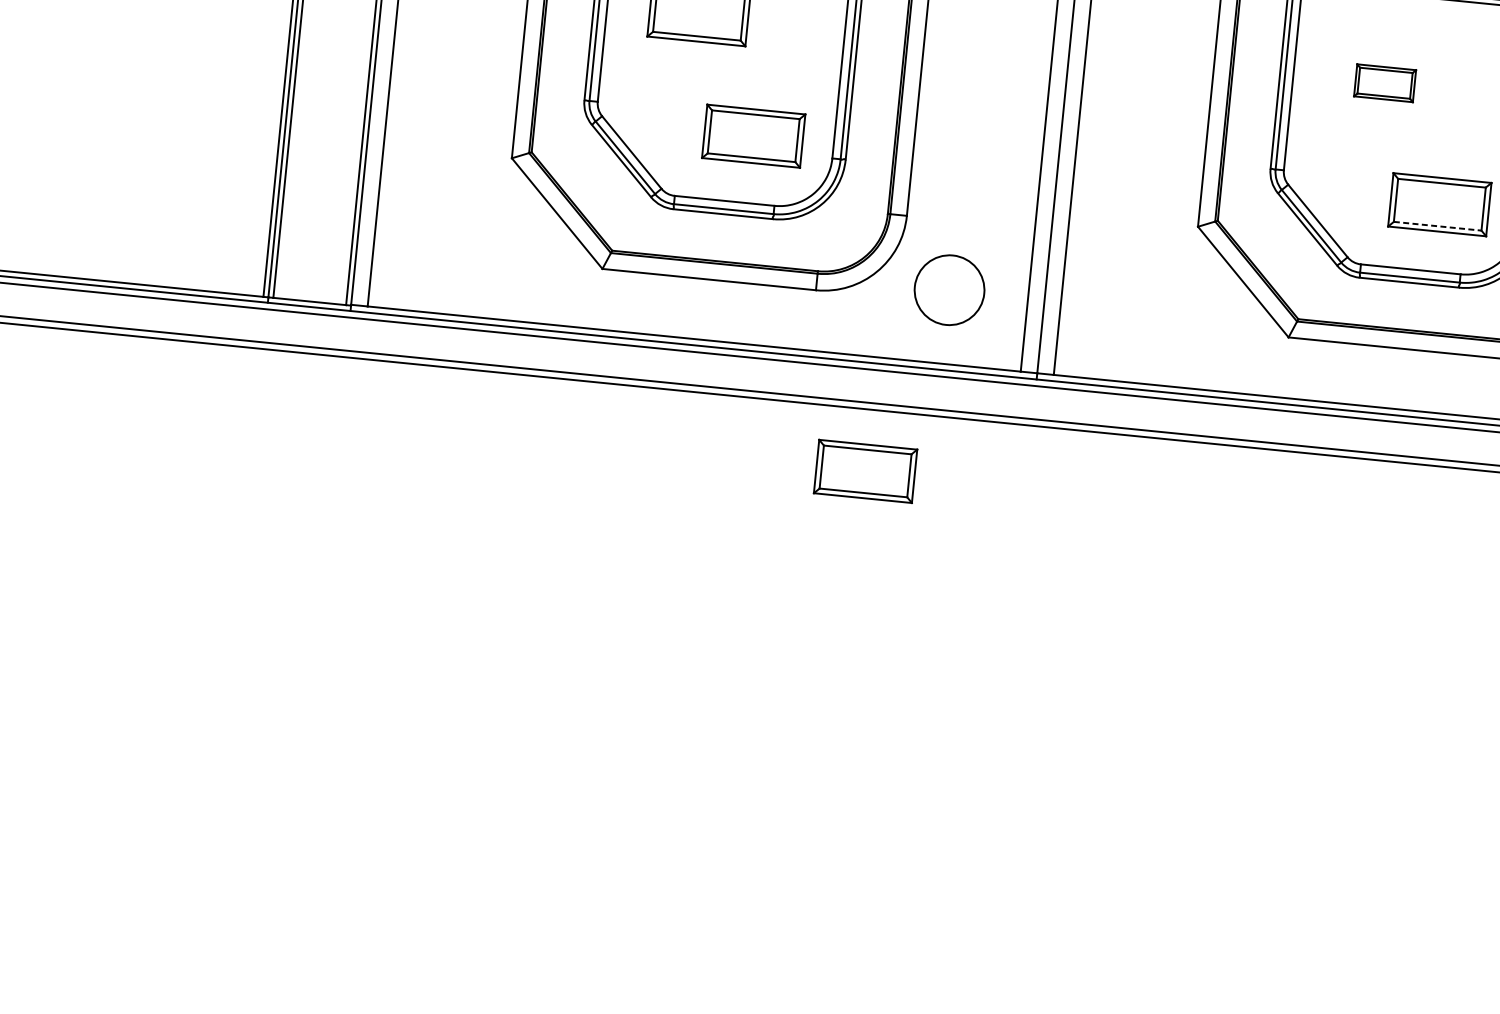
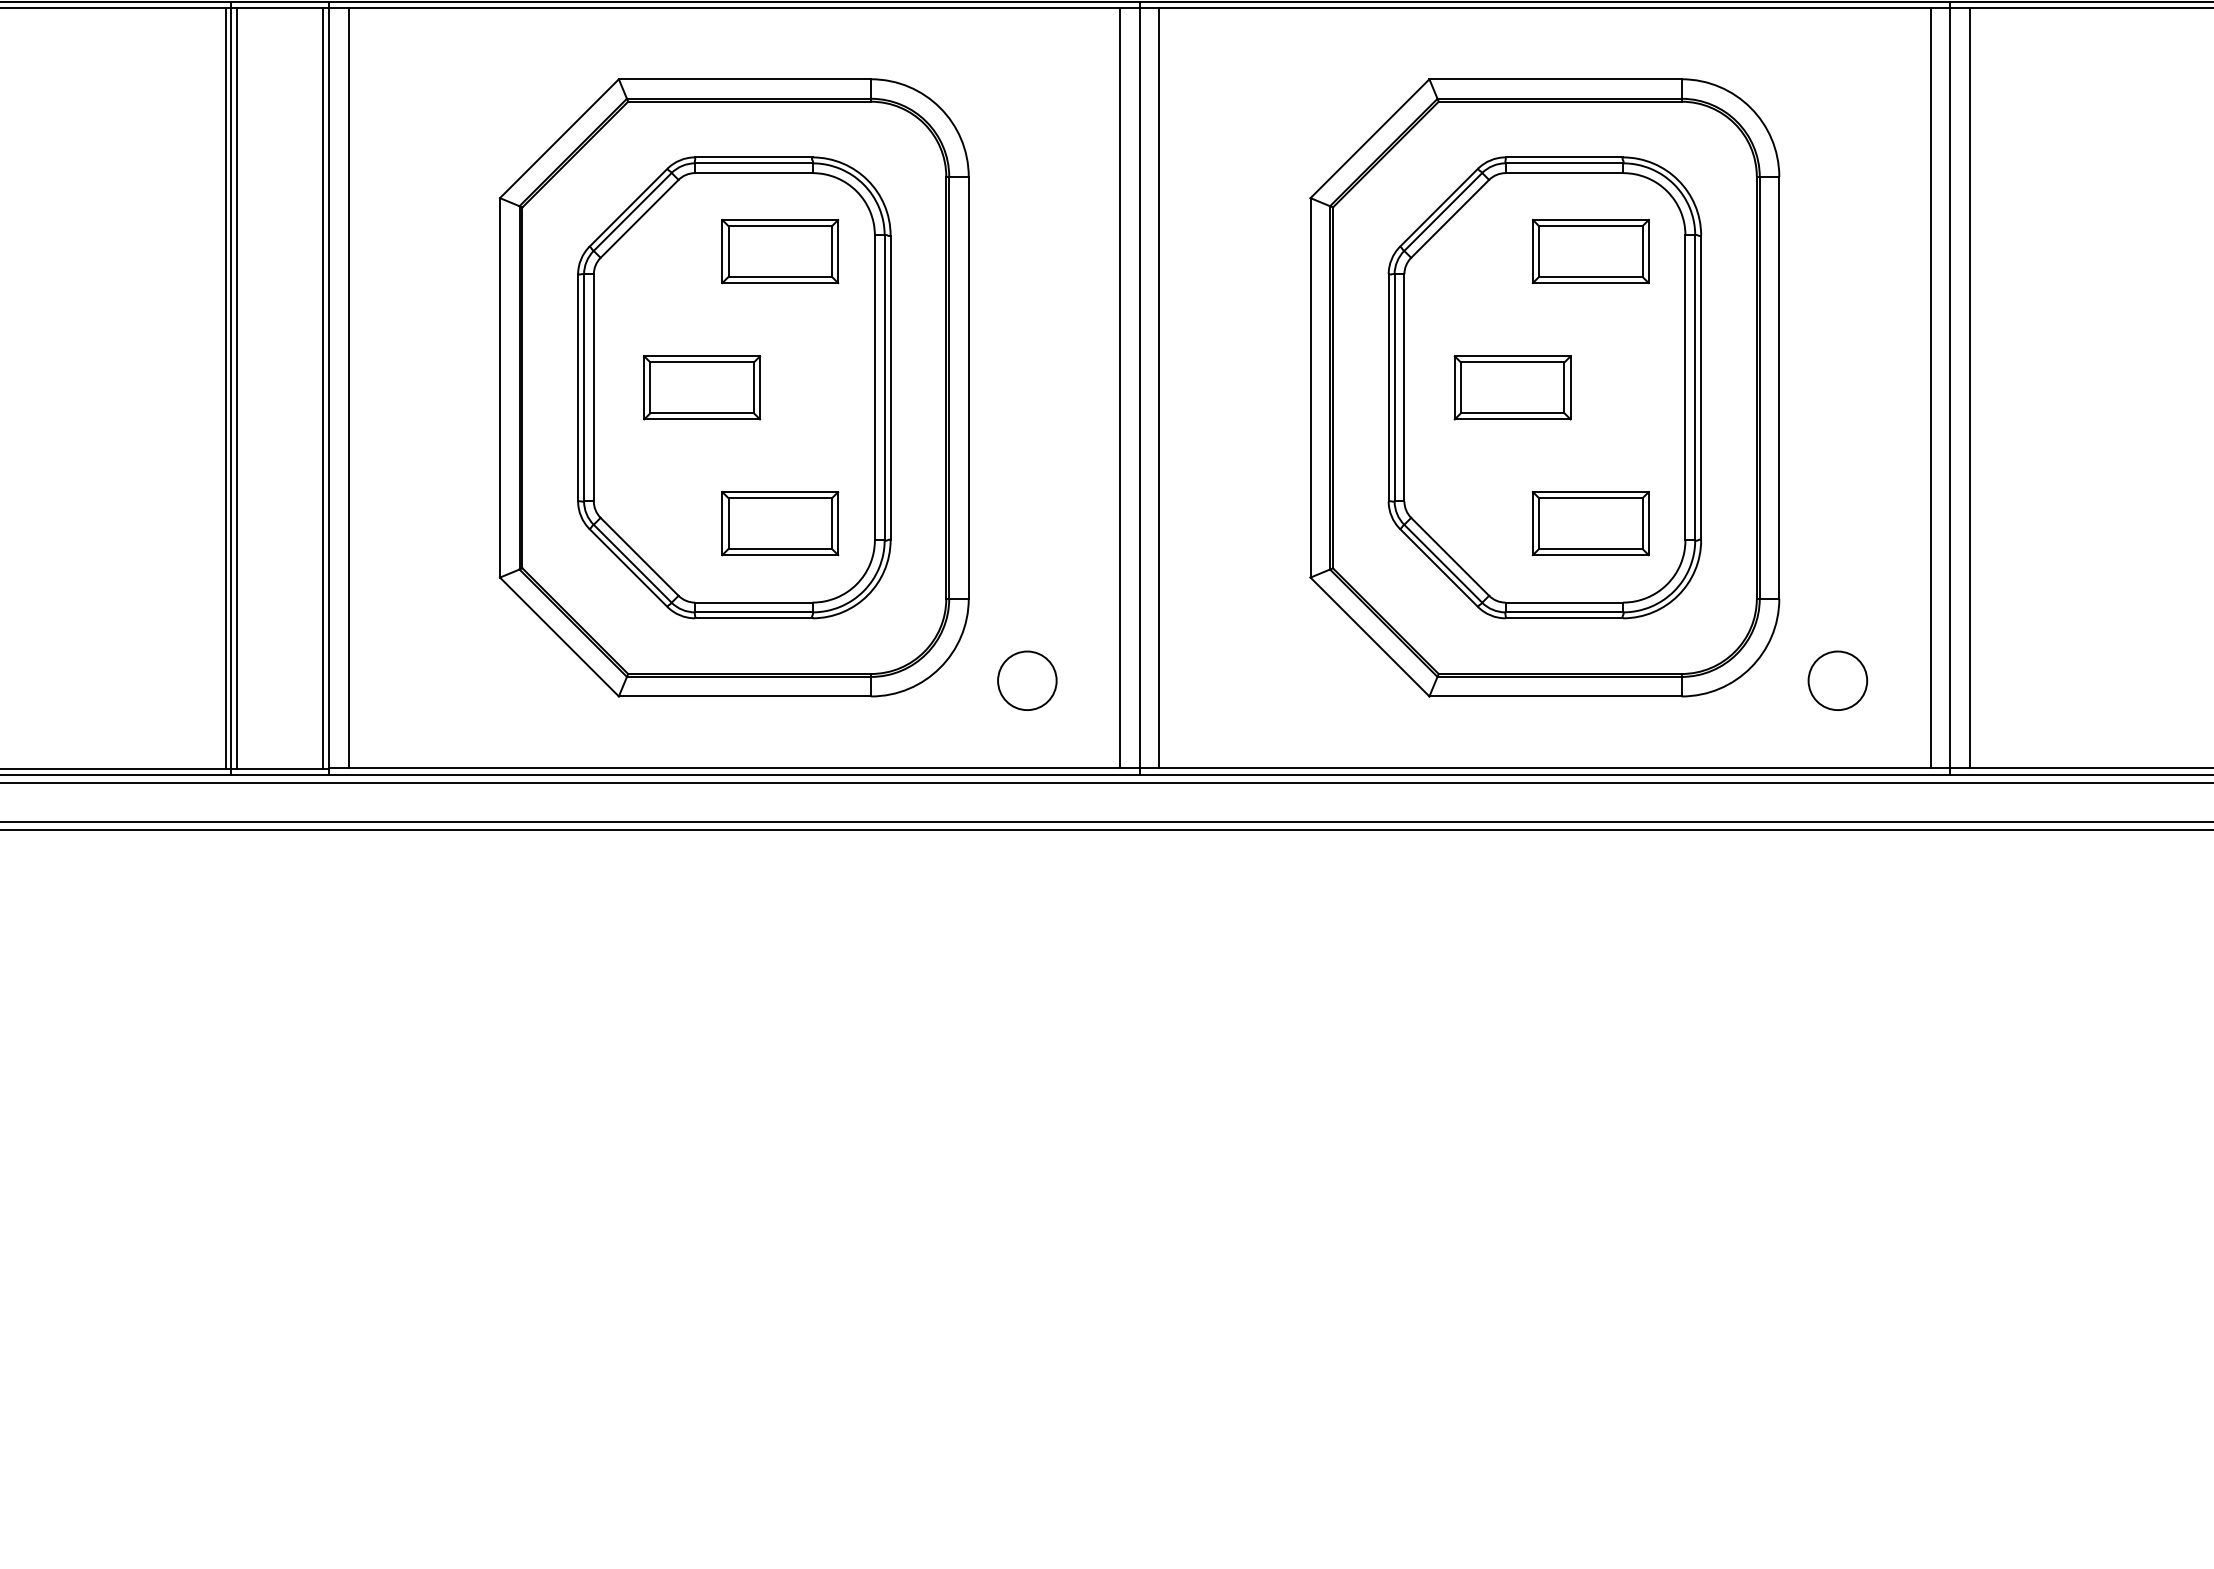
part: (1385, 82) -> (1512, 387), size x1.67
line: (1437, 226) -> (1590, 549), dashed -> solid
circle: (949, 289) -> (1027, 680), size x0.71
part: (865, 471) -> (950, 902), removed

